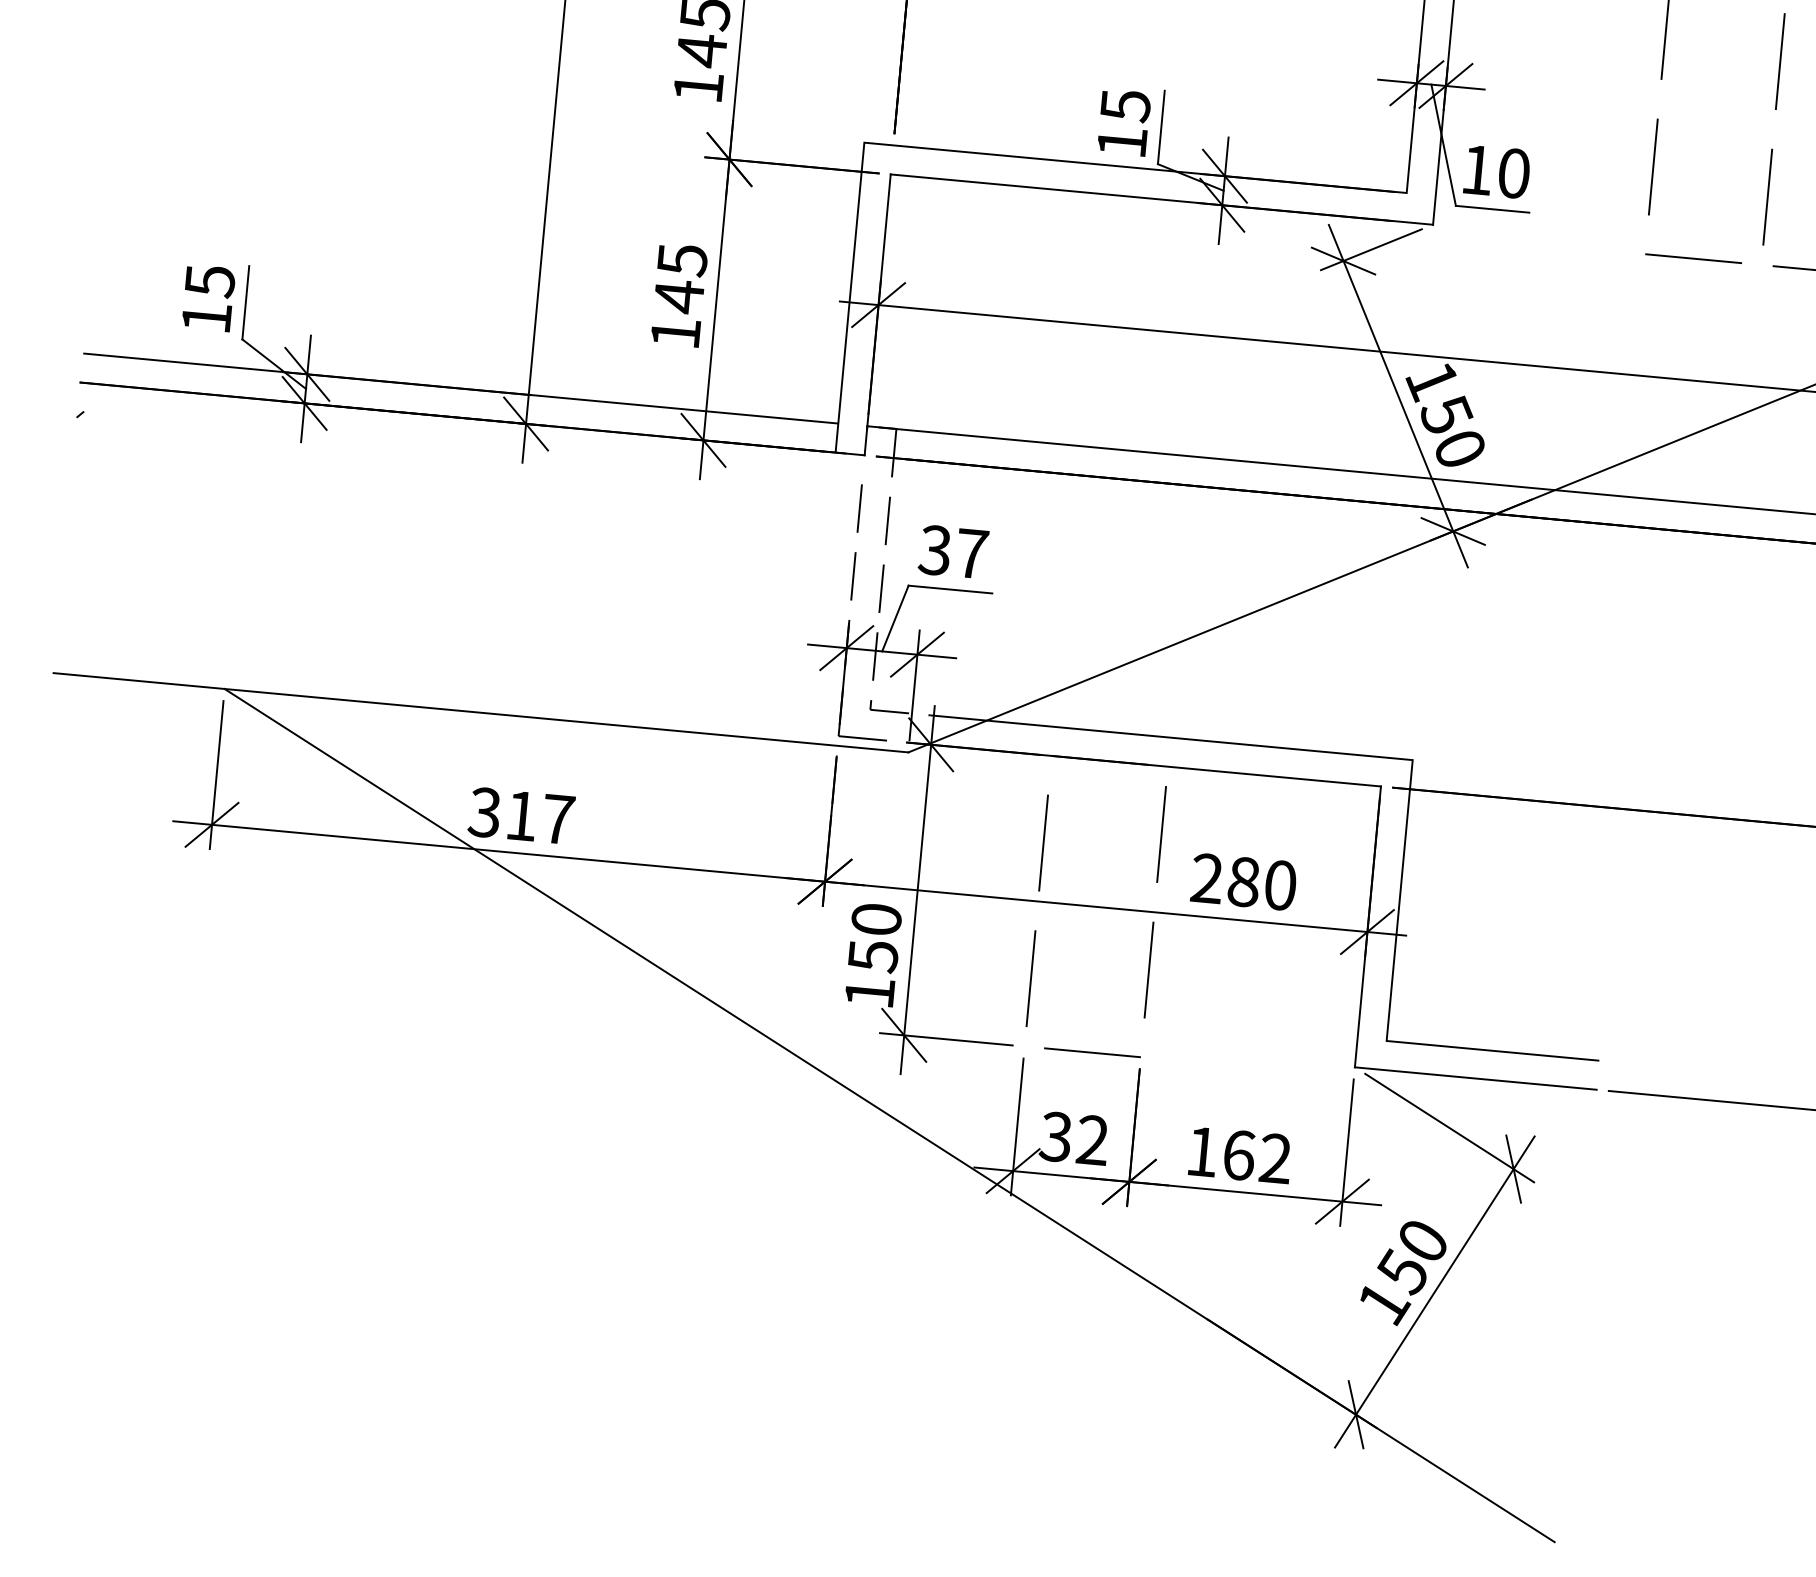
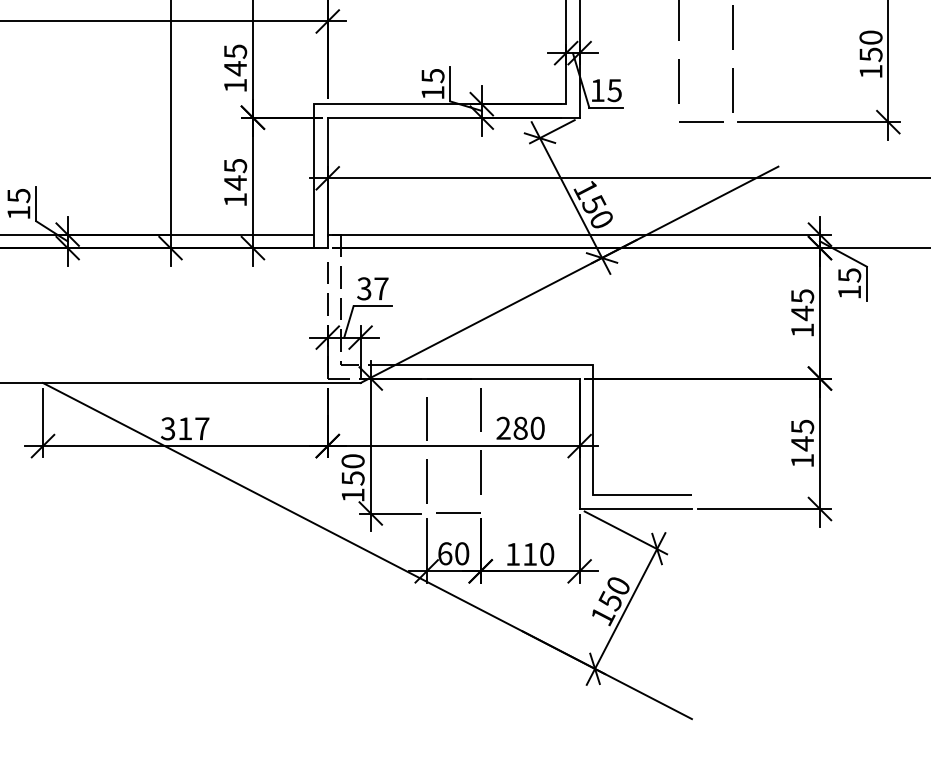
text: (1513, 173) -> (614, 90), 10 -> 15
text: (1074, 1138) -> (453, 553), 32 -> 60
text: (1257, 1155) -> (538, 553), 162 -> 110

